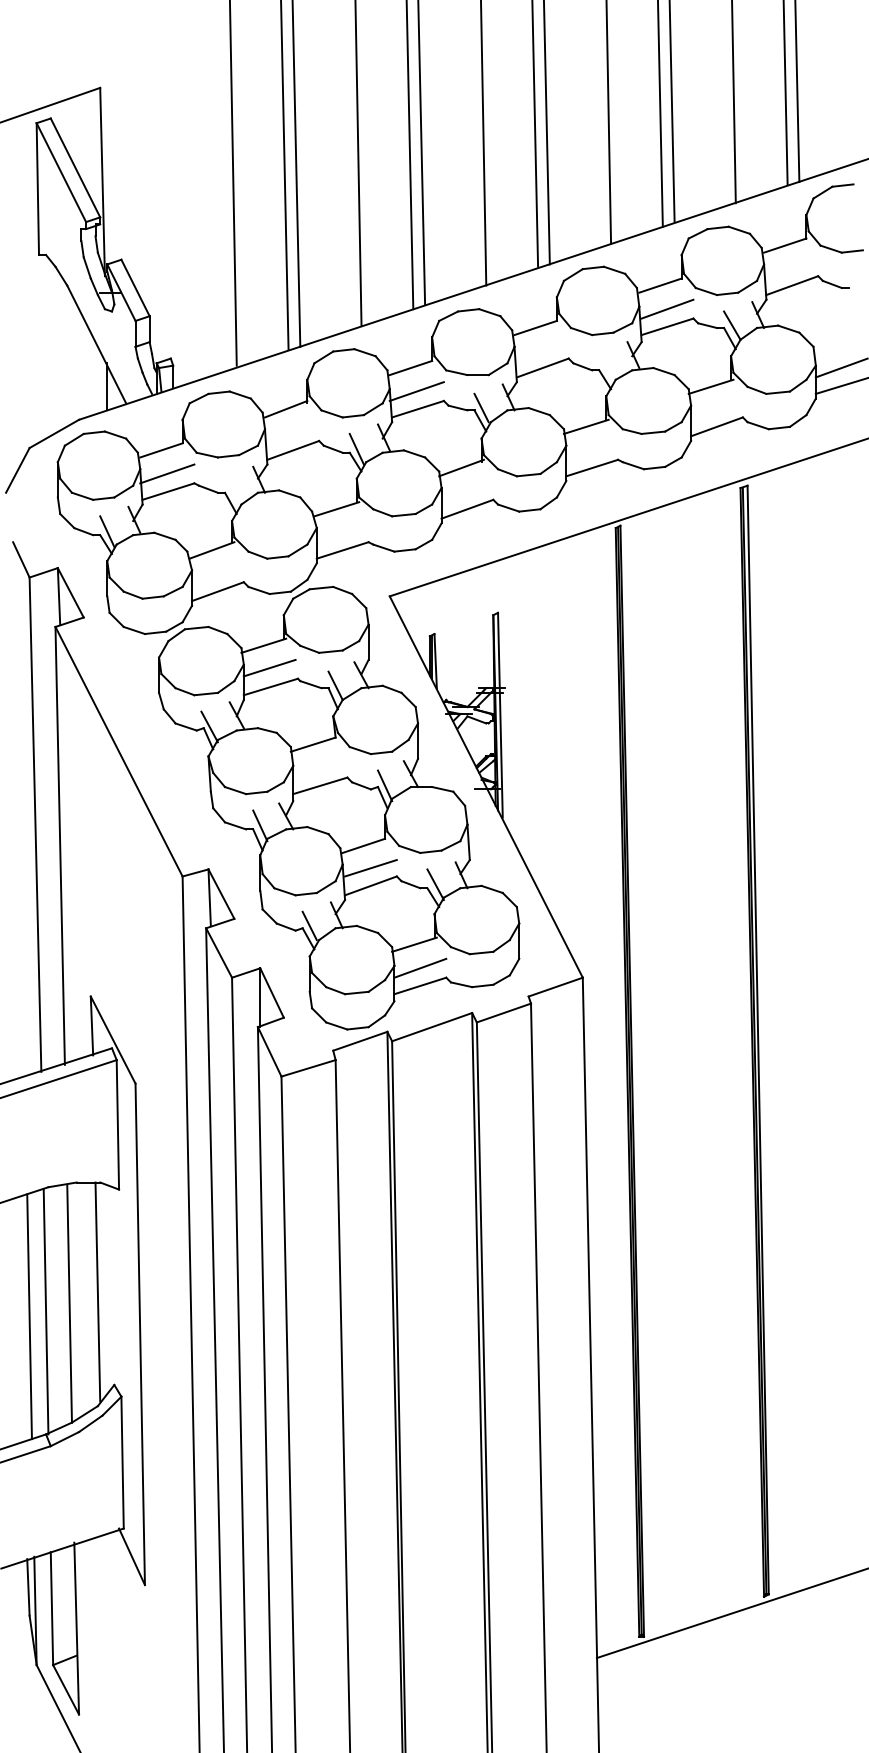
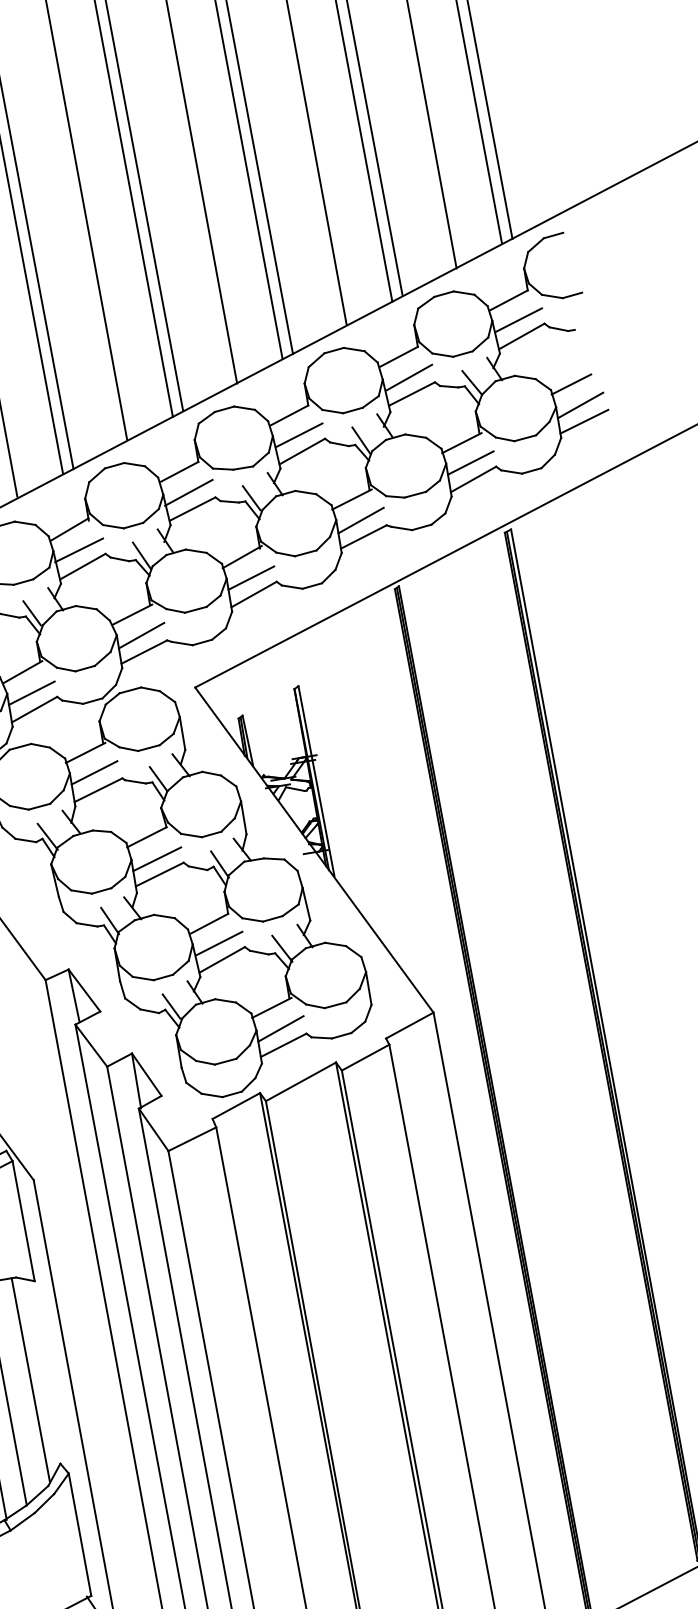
line: (792, 267) -> (519, 319), added
line: (835, 344) -> (571, 384), added
line: (542, 350) -> (299, 435), added
line: (606, 366) -> (361, 440), added
line: (716, 408) -> (470, 462), added
line: (292, 432) -> (79, 550), added
line: (592, 450) -> (361, 520), added
line: (231, 490) -> (31, 613), added
line: (467, 491) -> (251, 578), added
line: (342, 532) -> (141, 635), added
line: (217, 573) -> (31, 692), added
line: (320, 769) -> (157, 859), added

